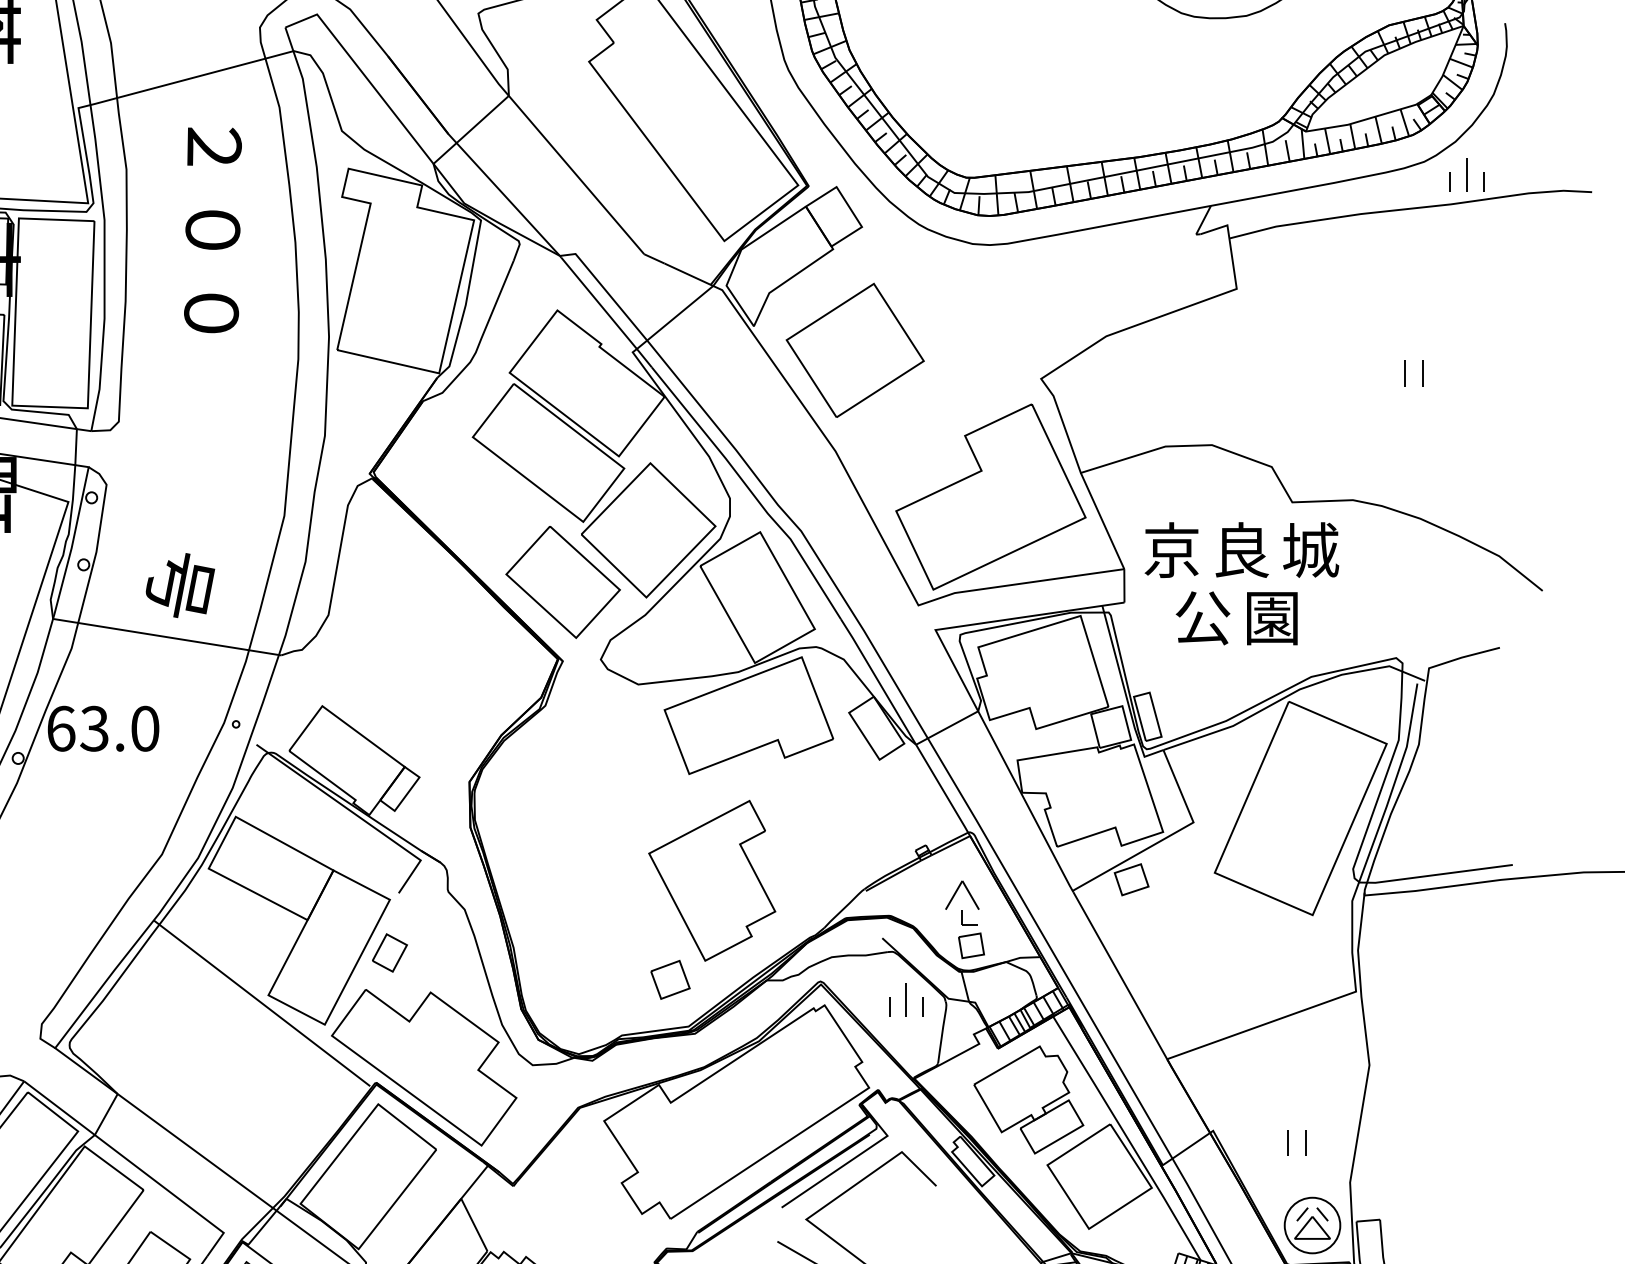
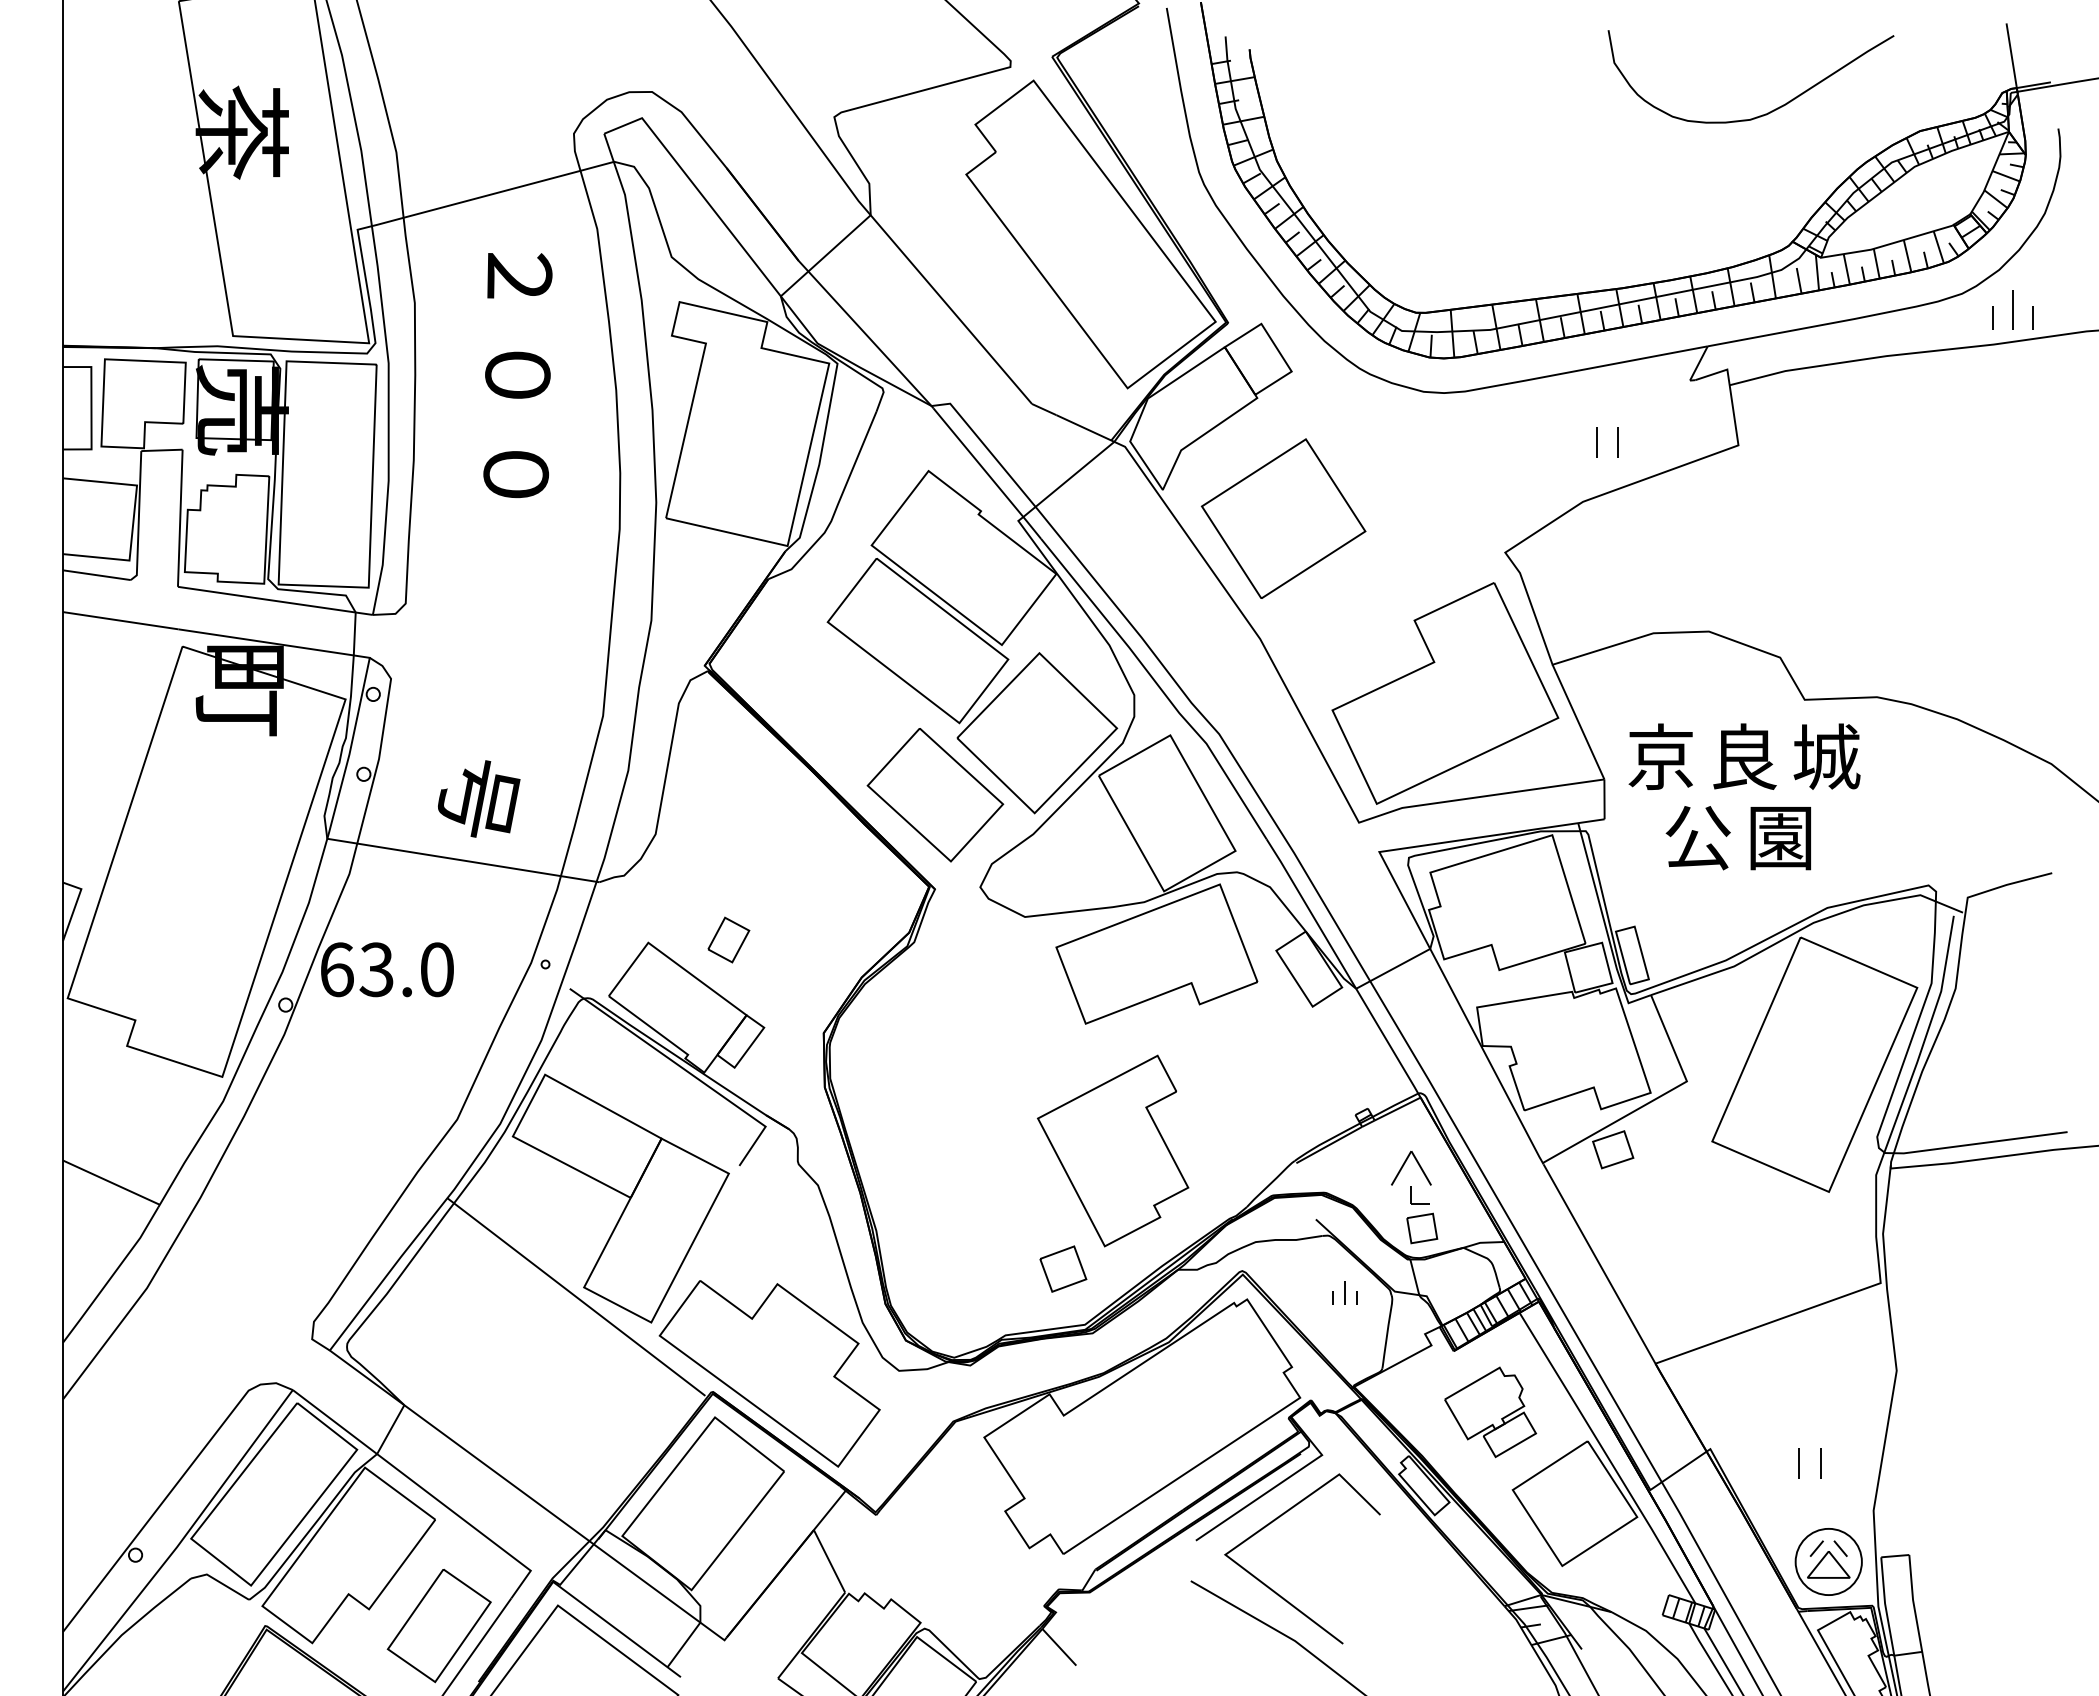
part: (1405, 373) -> (1597, 442), moved
part: (389, 952) -> (728, 939), moved
part: (906, 999) -> (1344, 1292), size x0.6
part: (1028, 1100) -> (1490, 1412), size x0.7

